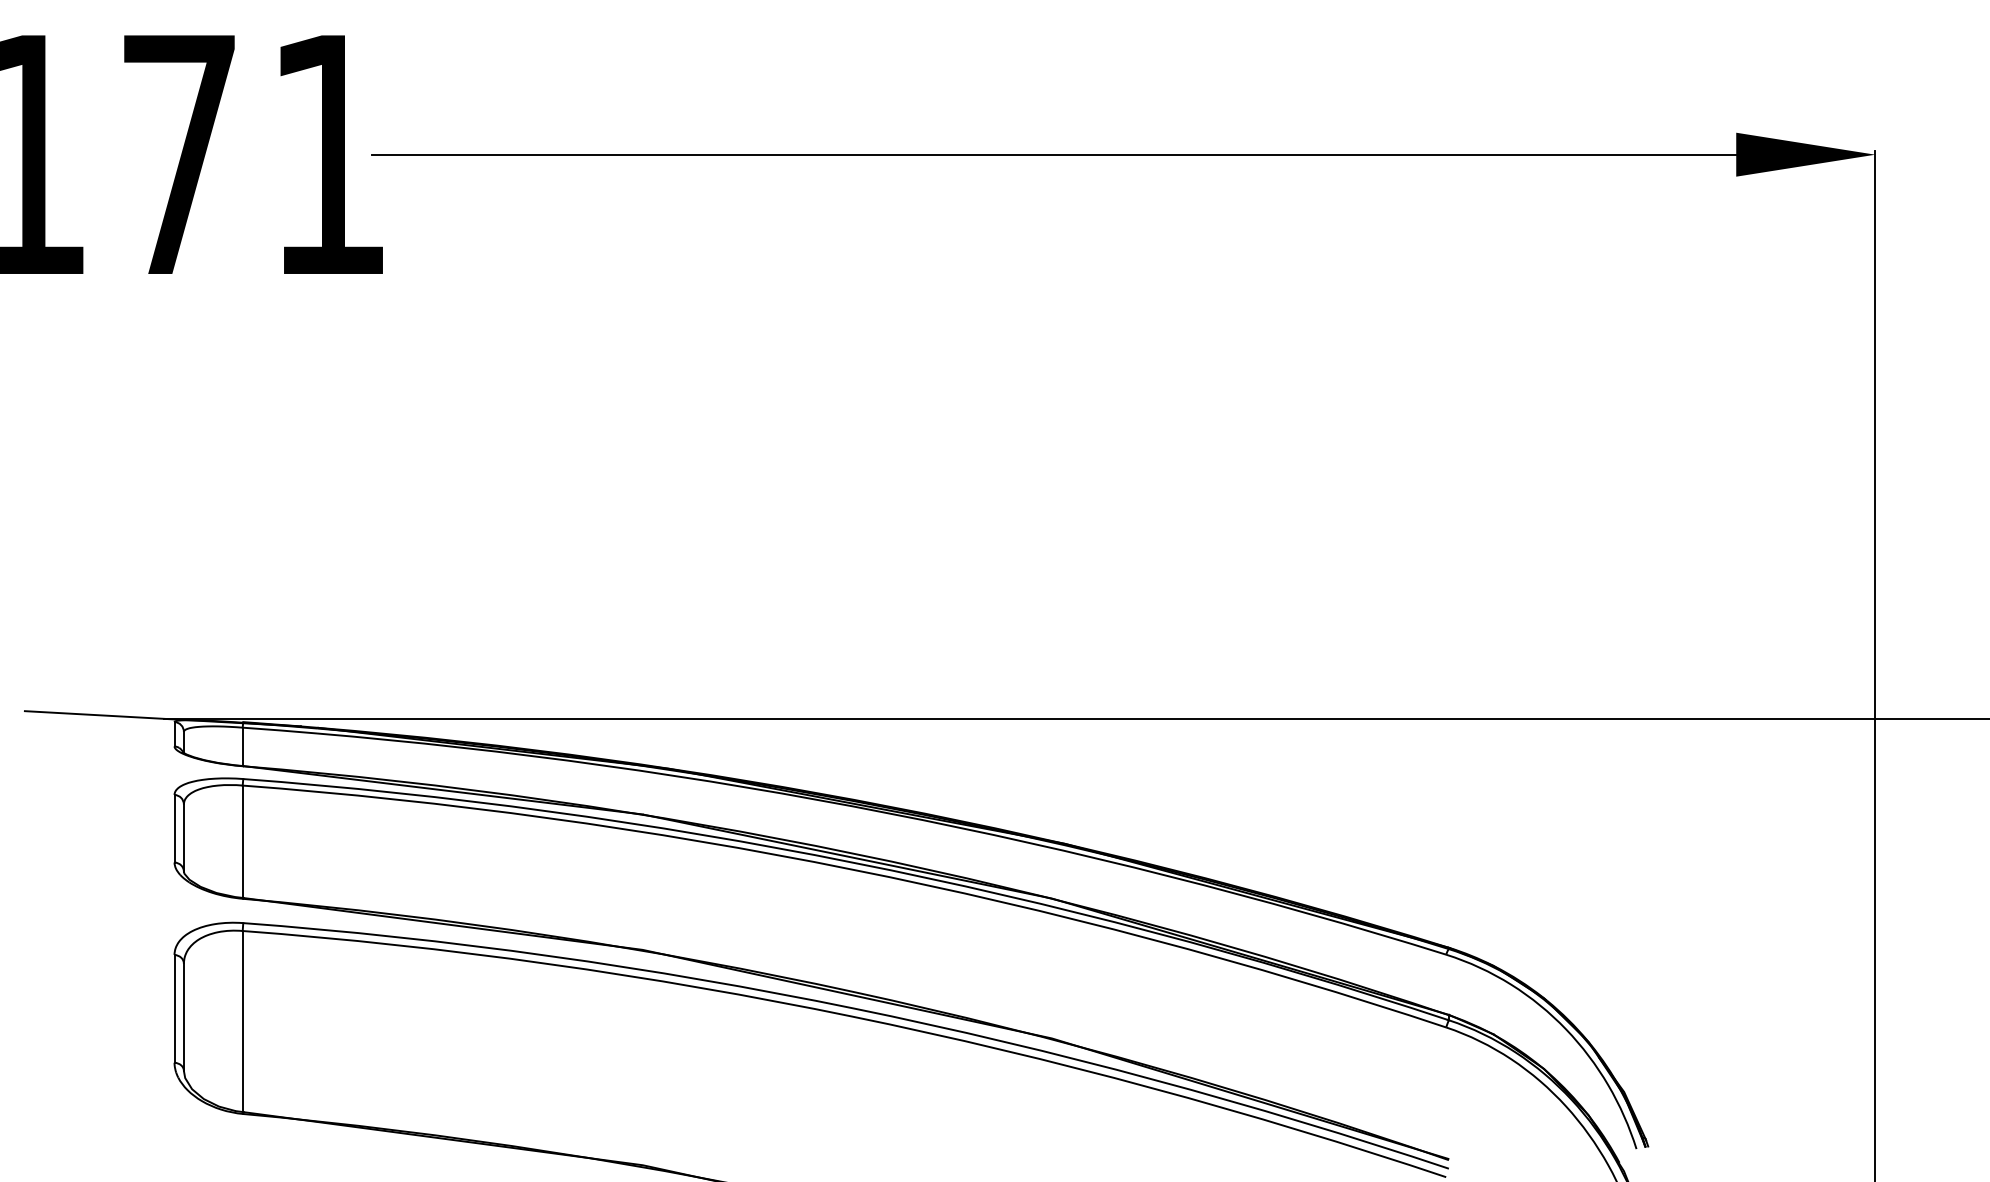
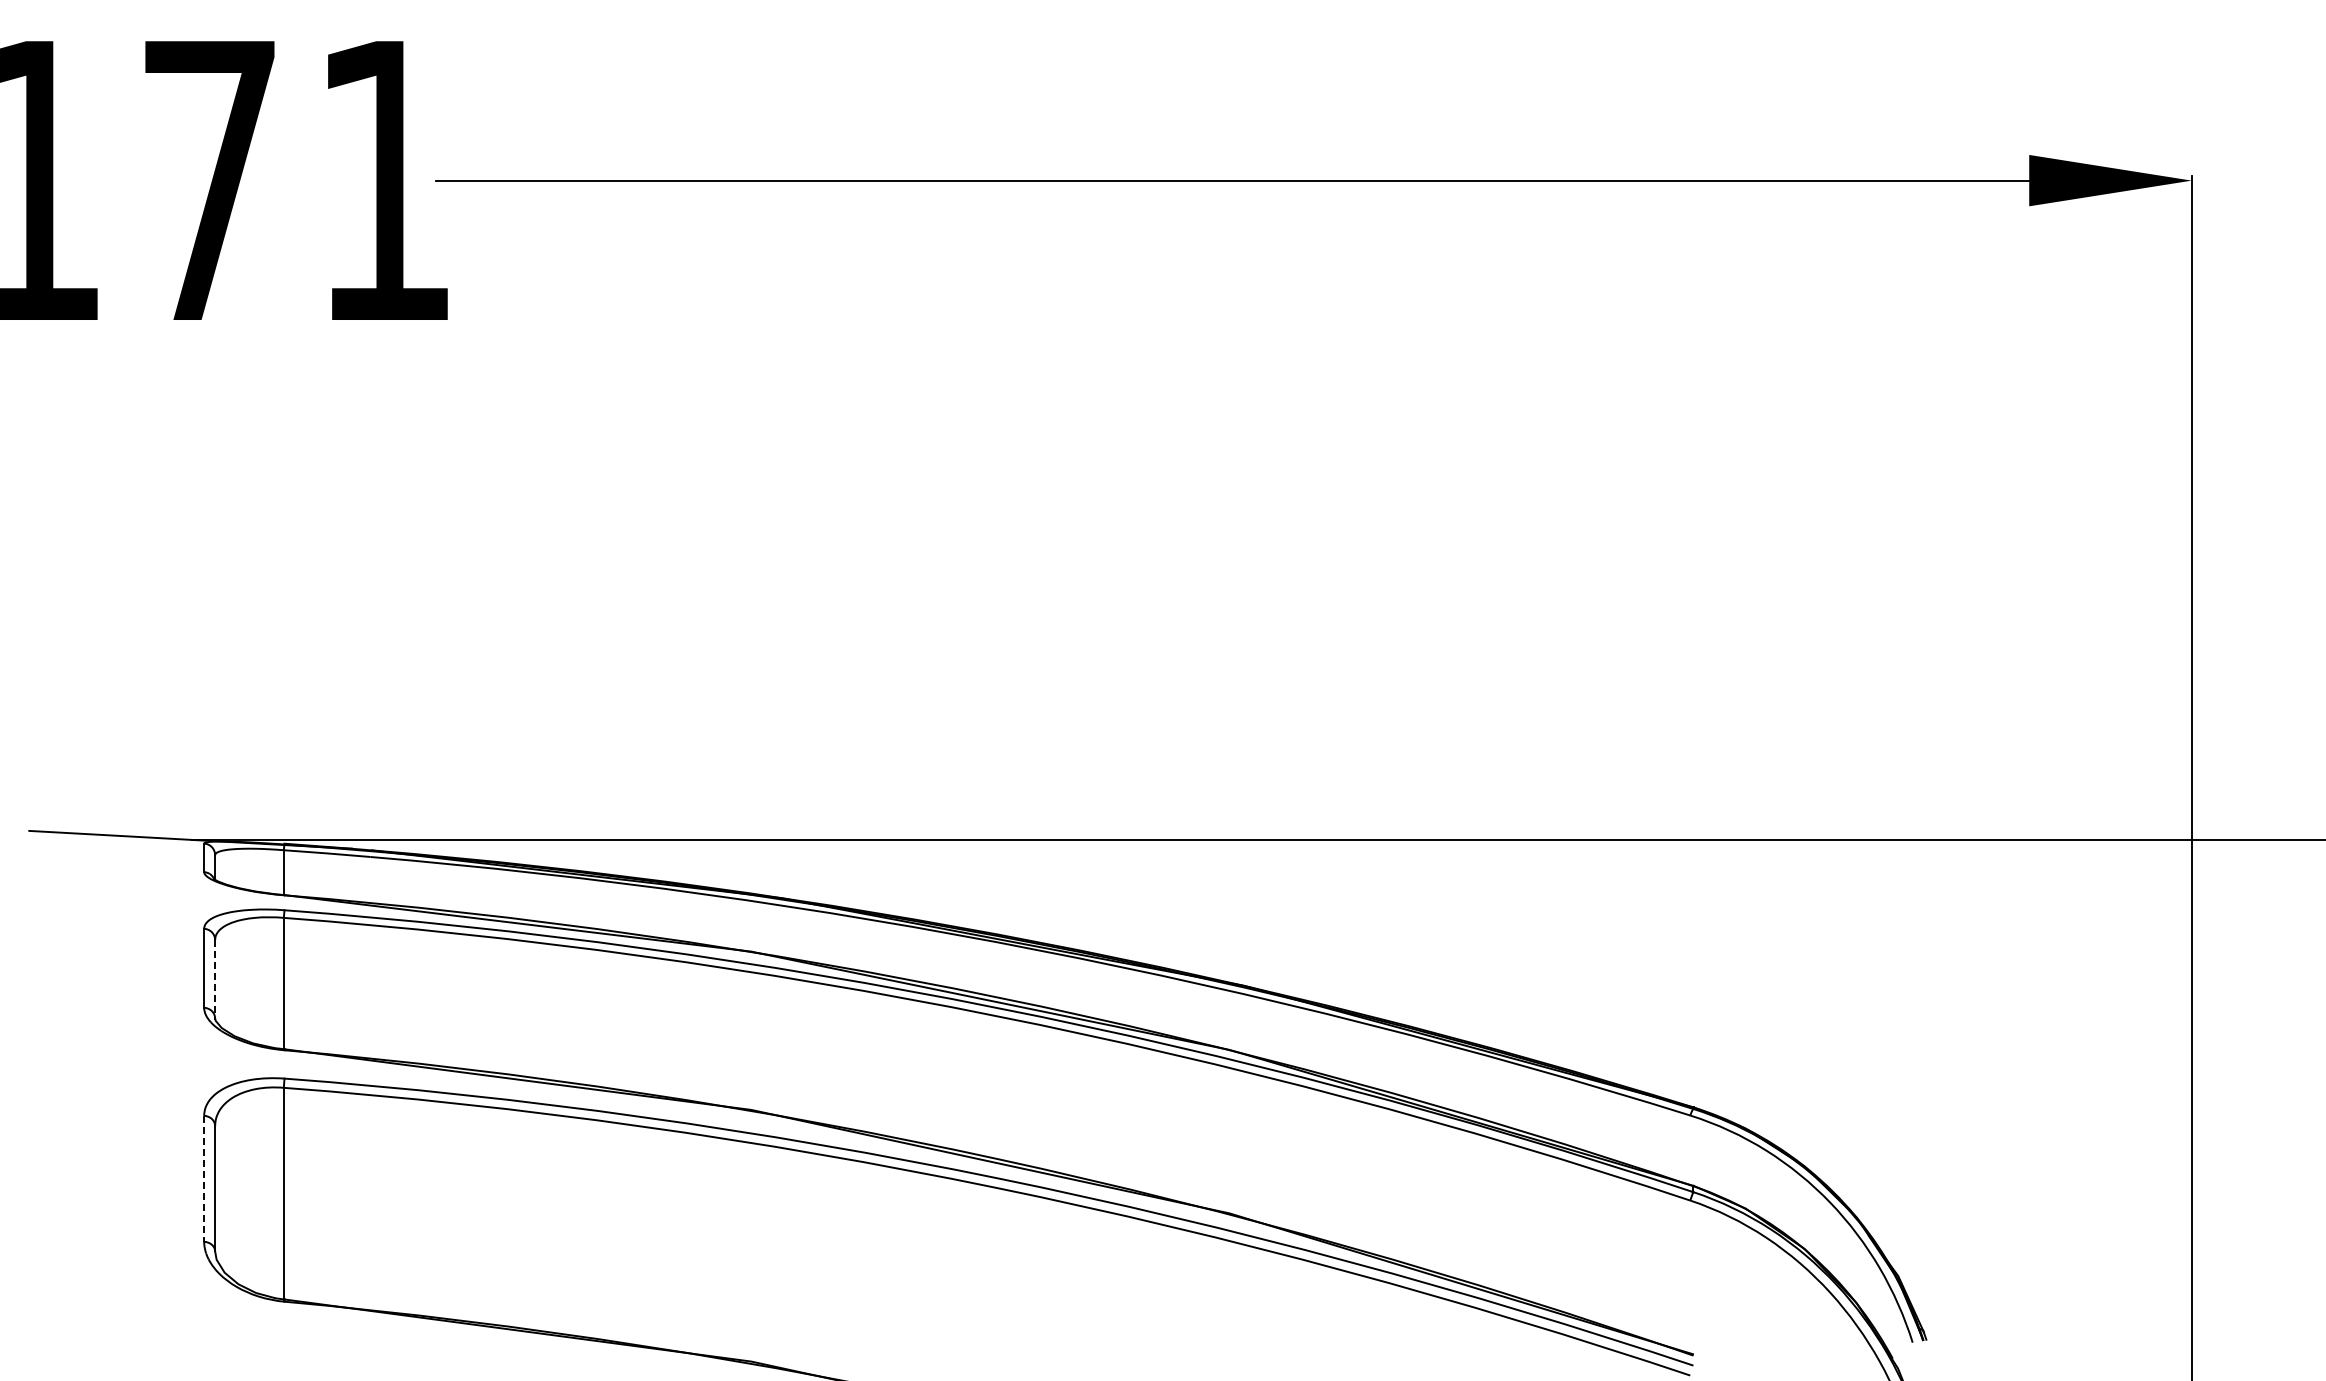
line: (184, 838) -> (215, 979), solid -> dashed
line: (174, 1008) -> (204, 1178), solid -> dashed

